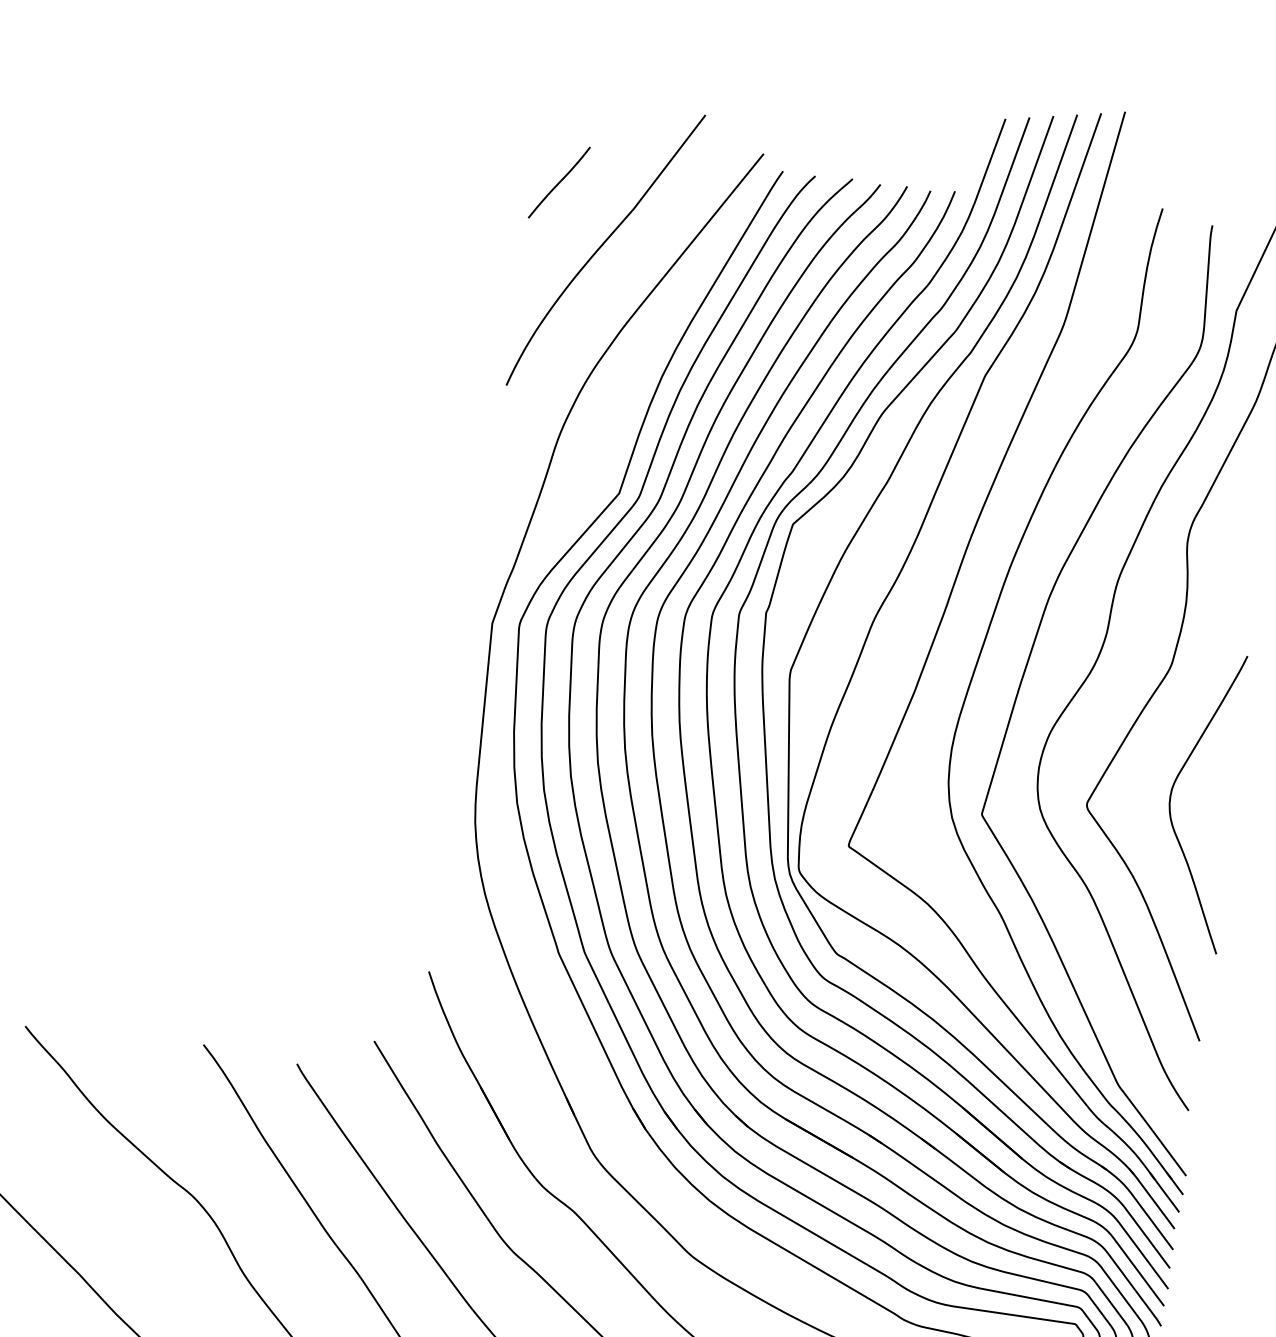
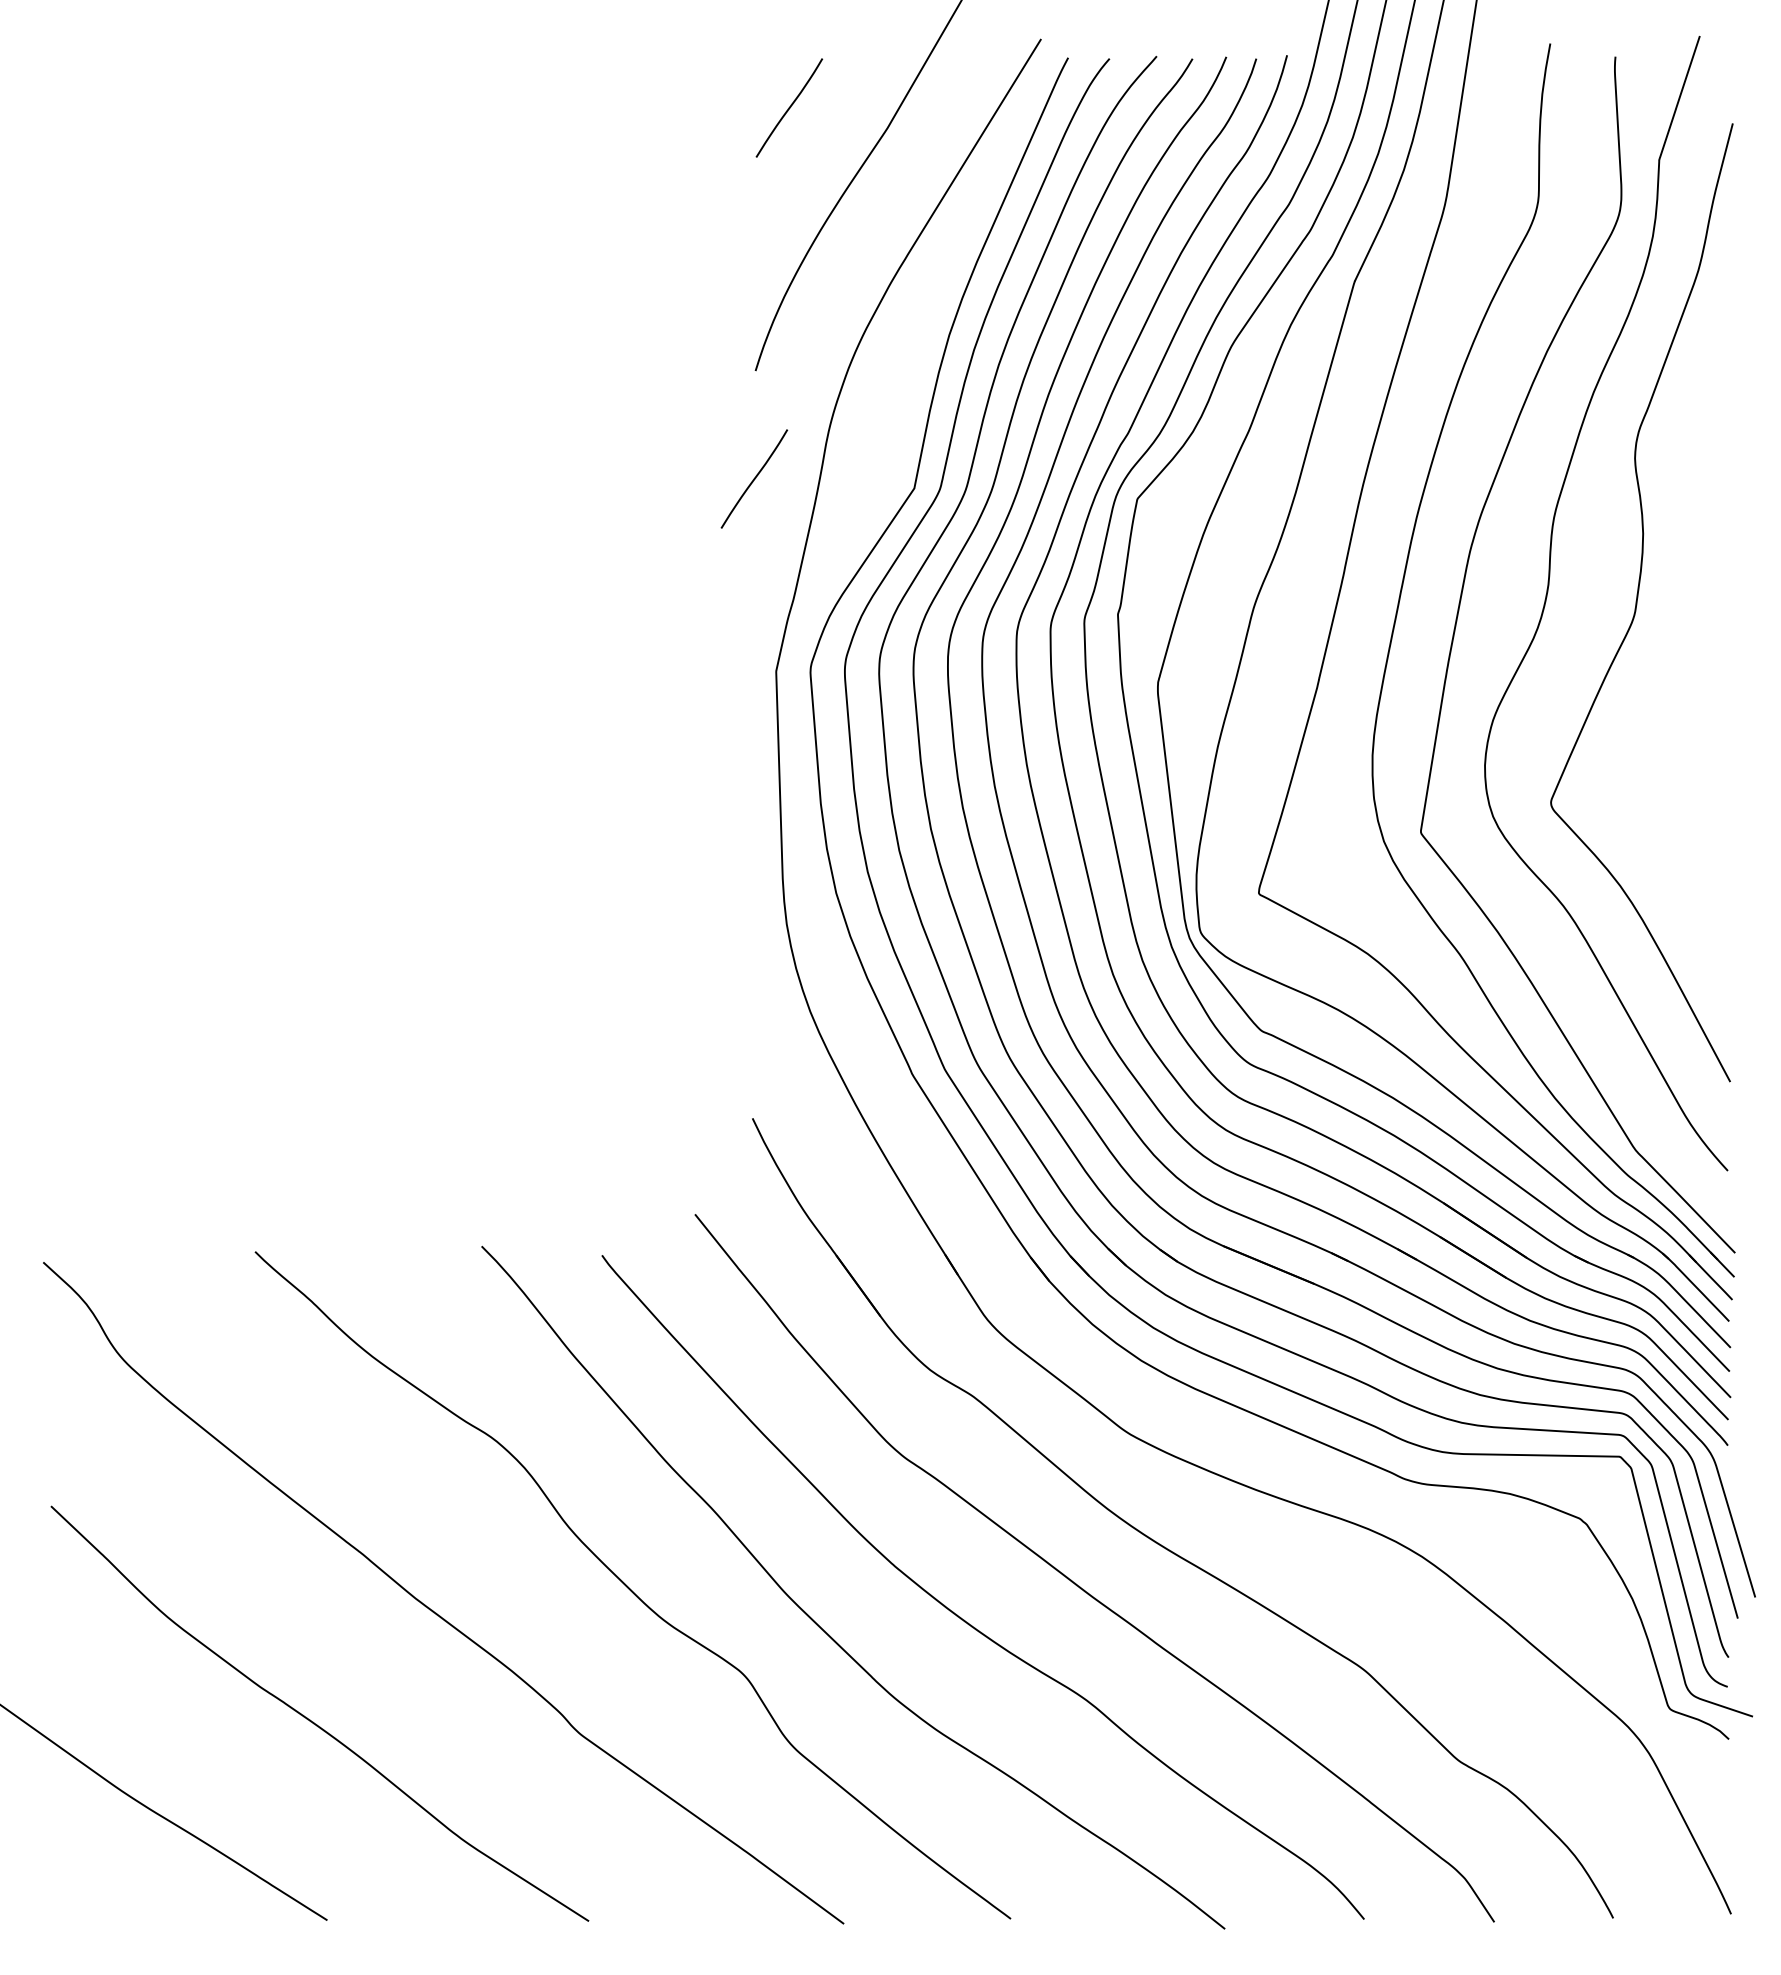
curve: (494, 469) -> (754, 478), added
curve: (1171, 797) -> (1655, 780), removed

